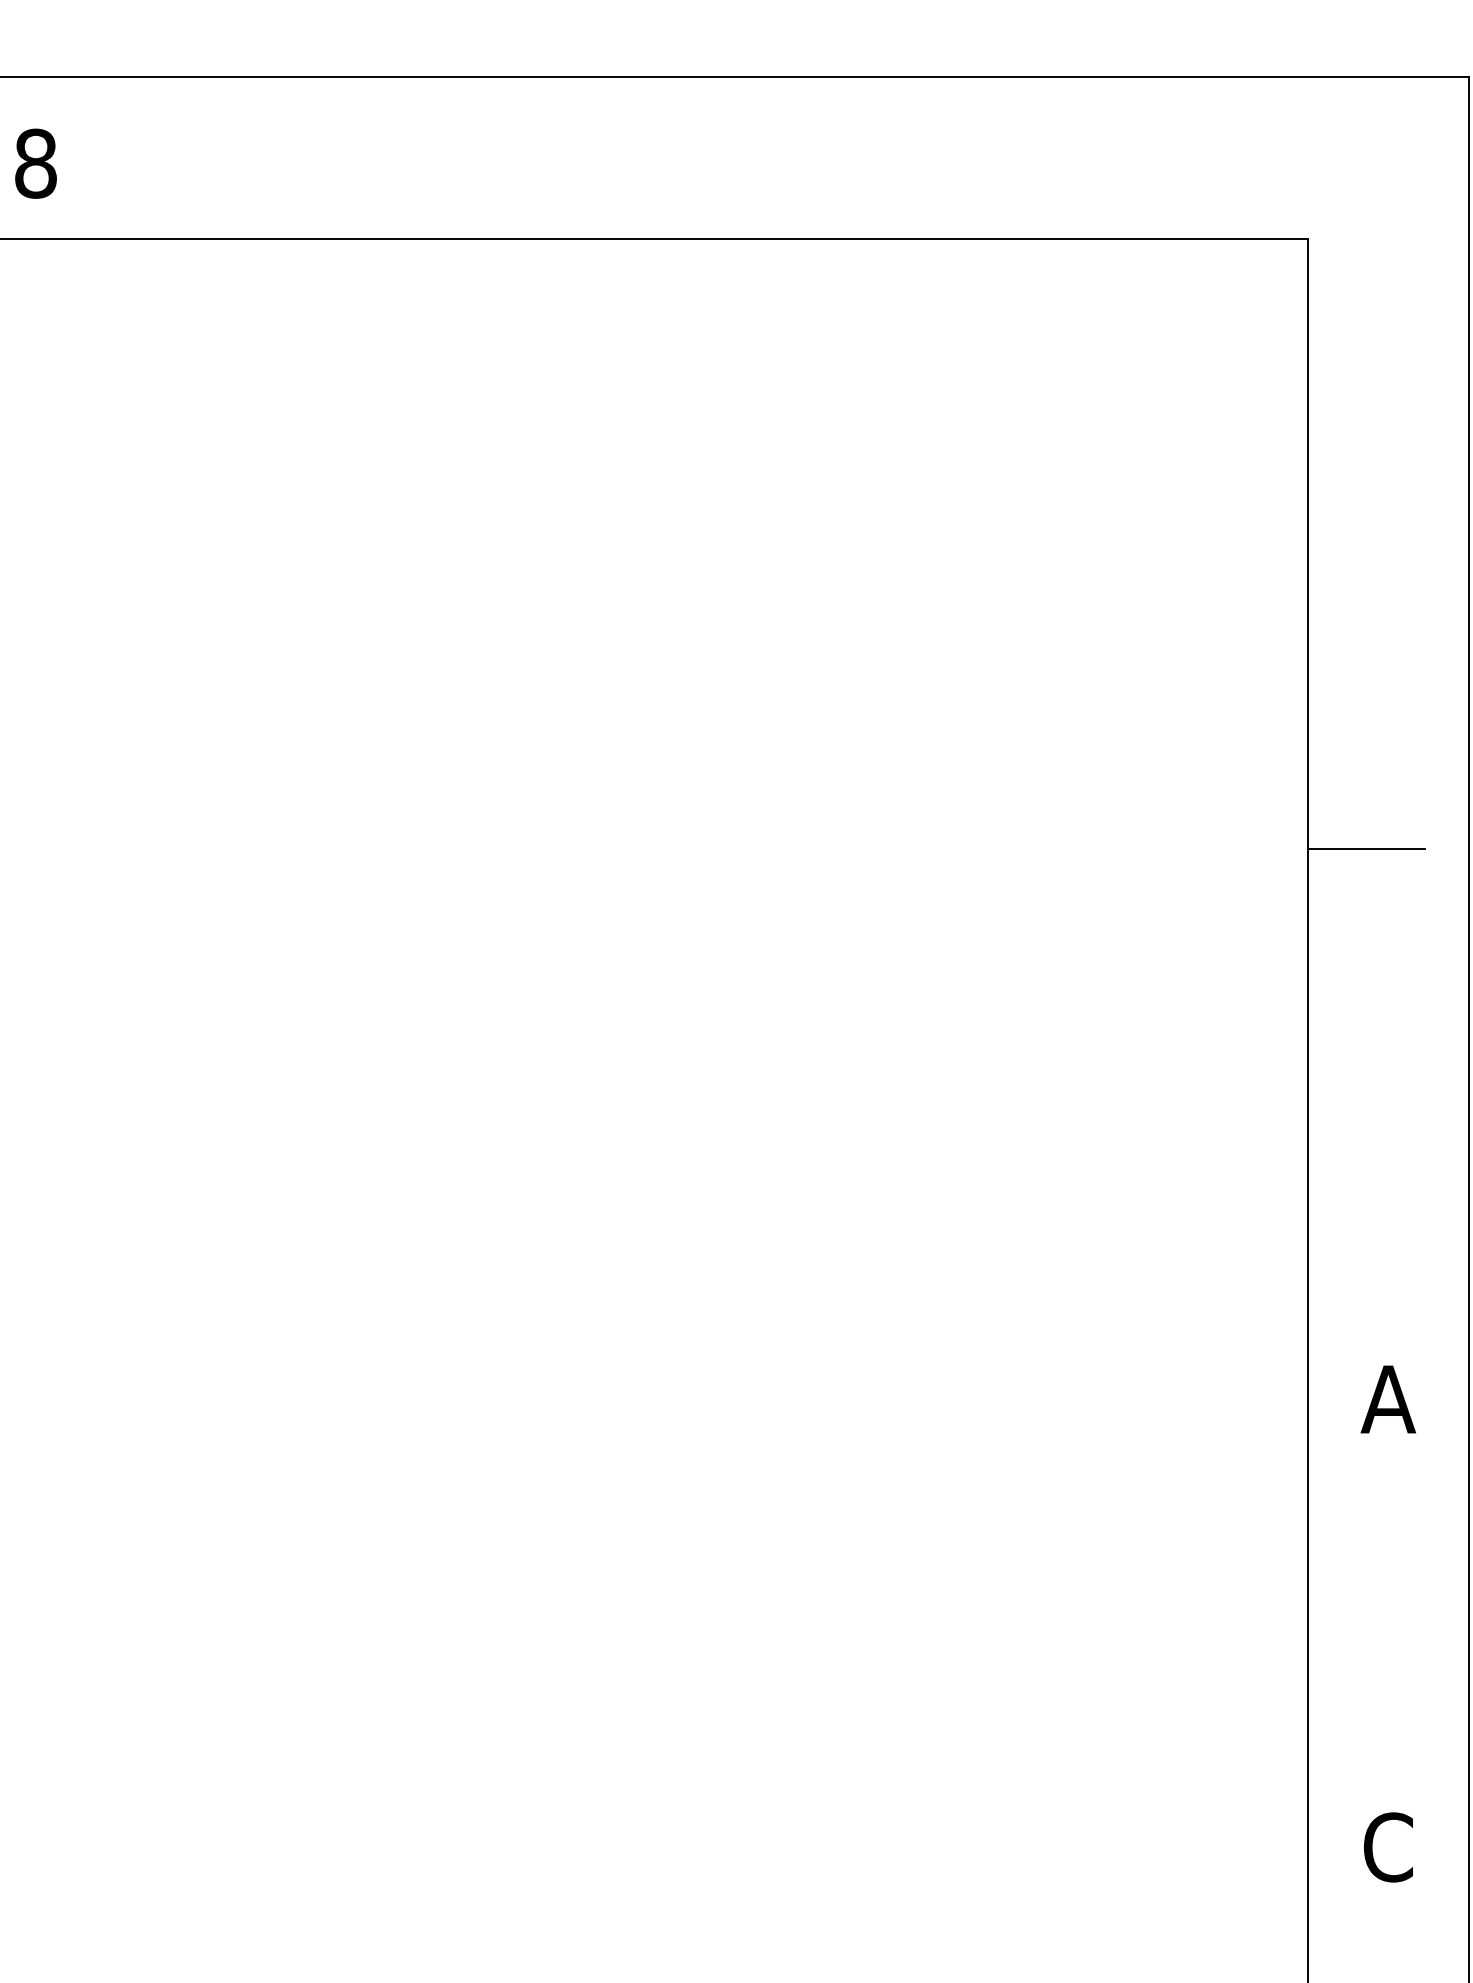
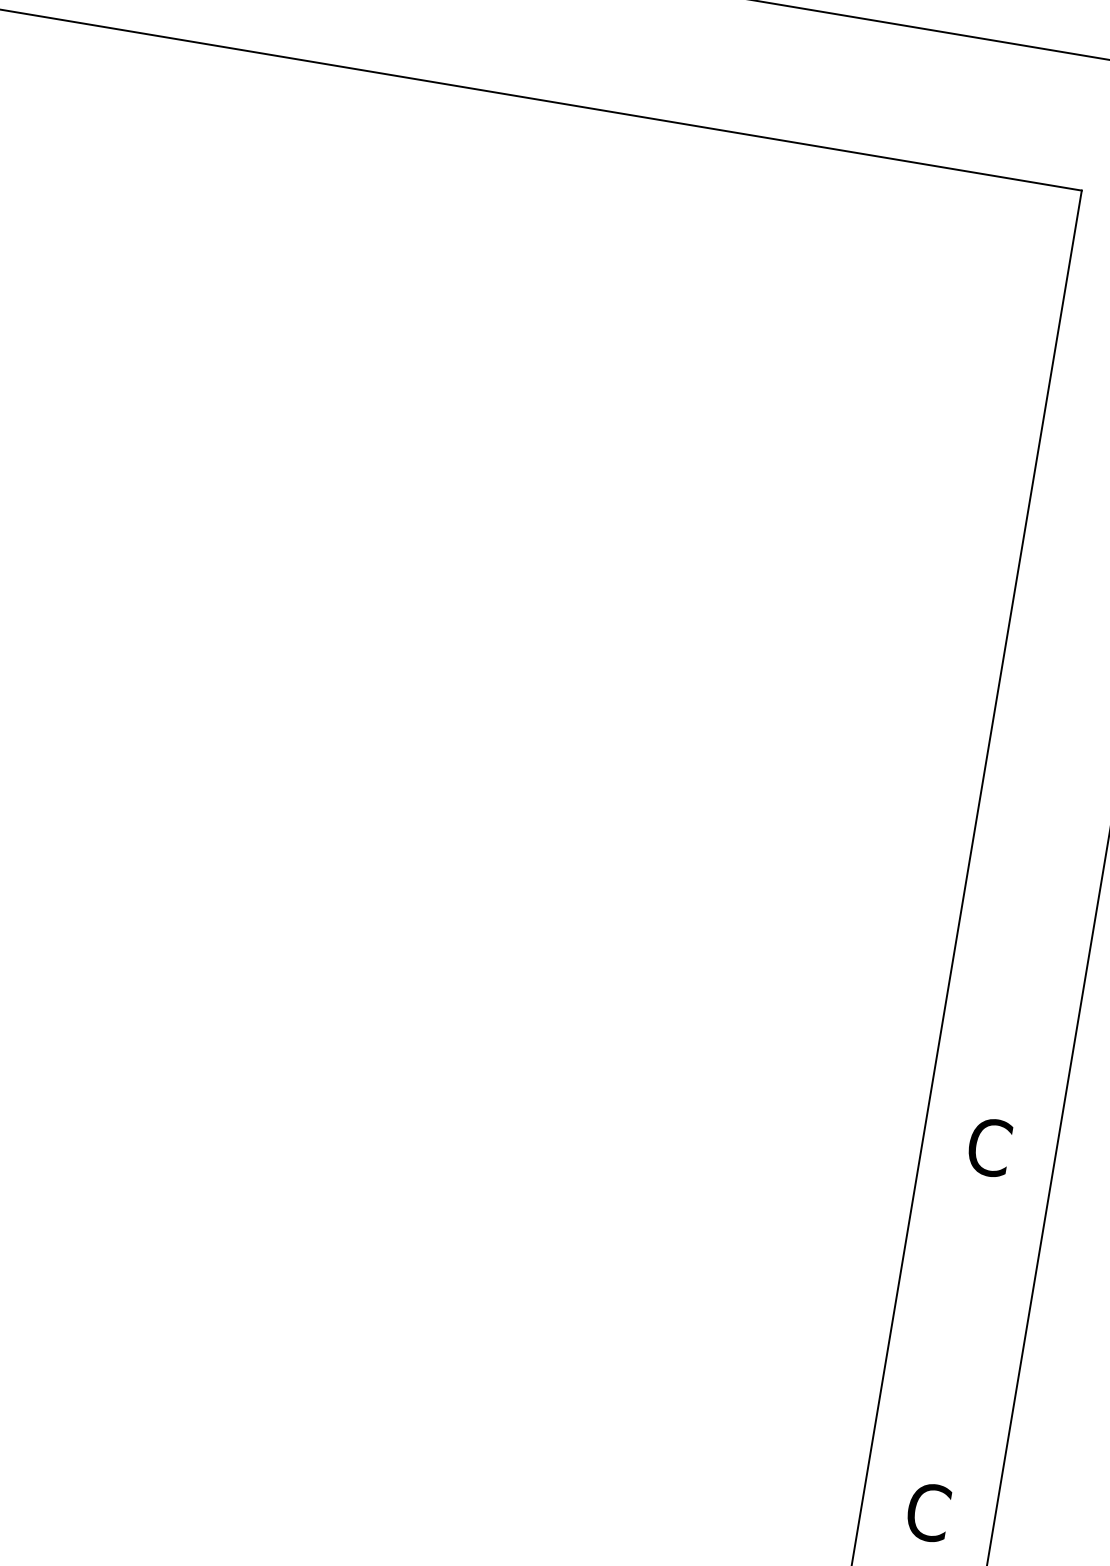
line: (1365, 849) -> (1045, 696), removed
text: (1388, 1399) -> (989, 1147), A -> C

